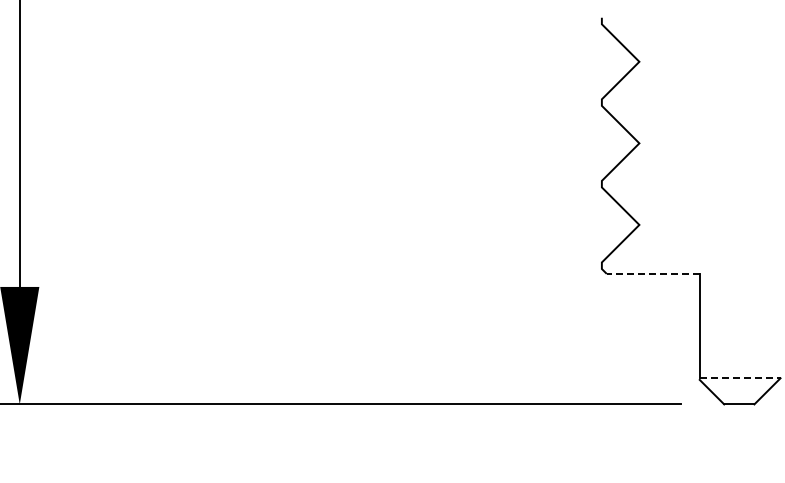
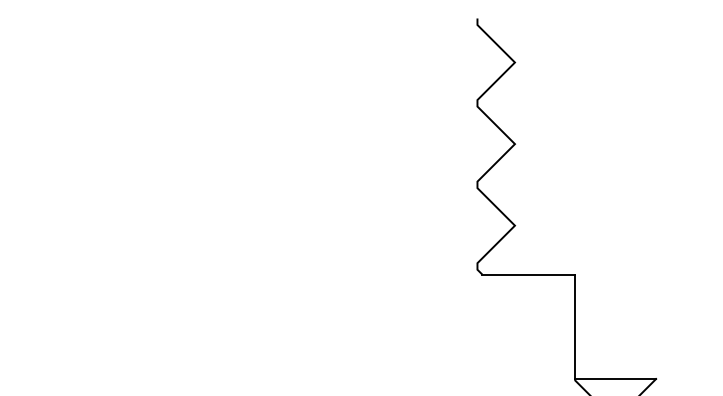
line: (652, 273) -> (528, 274), dashed -> solid
line: (740, 378) -> (616, 379), dashed -> solid

